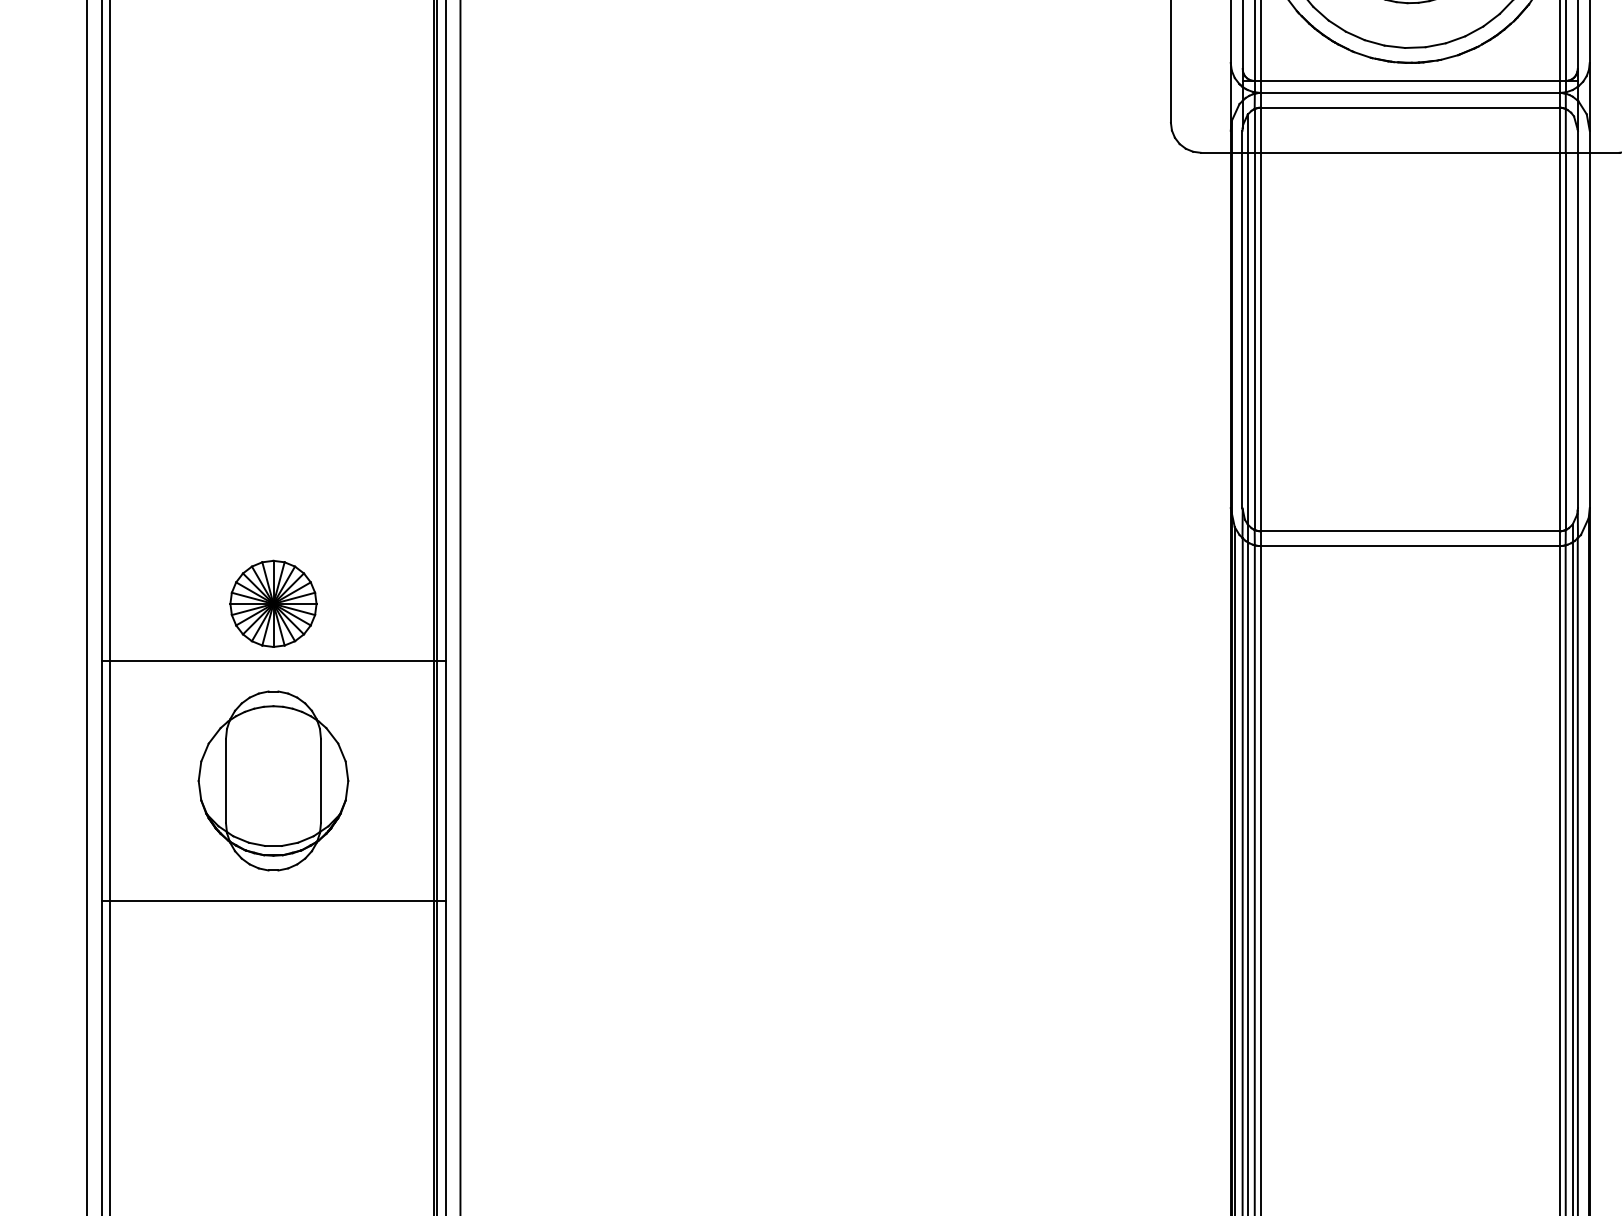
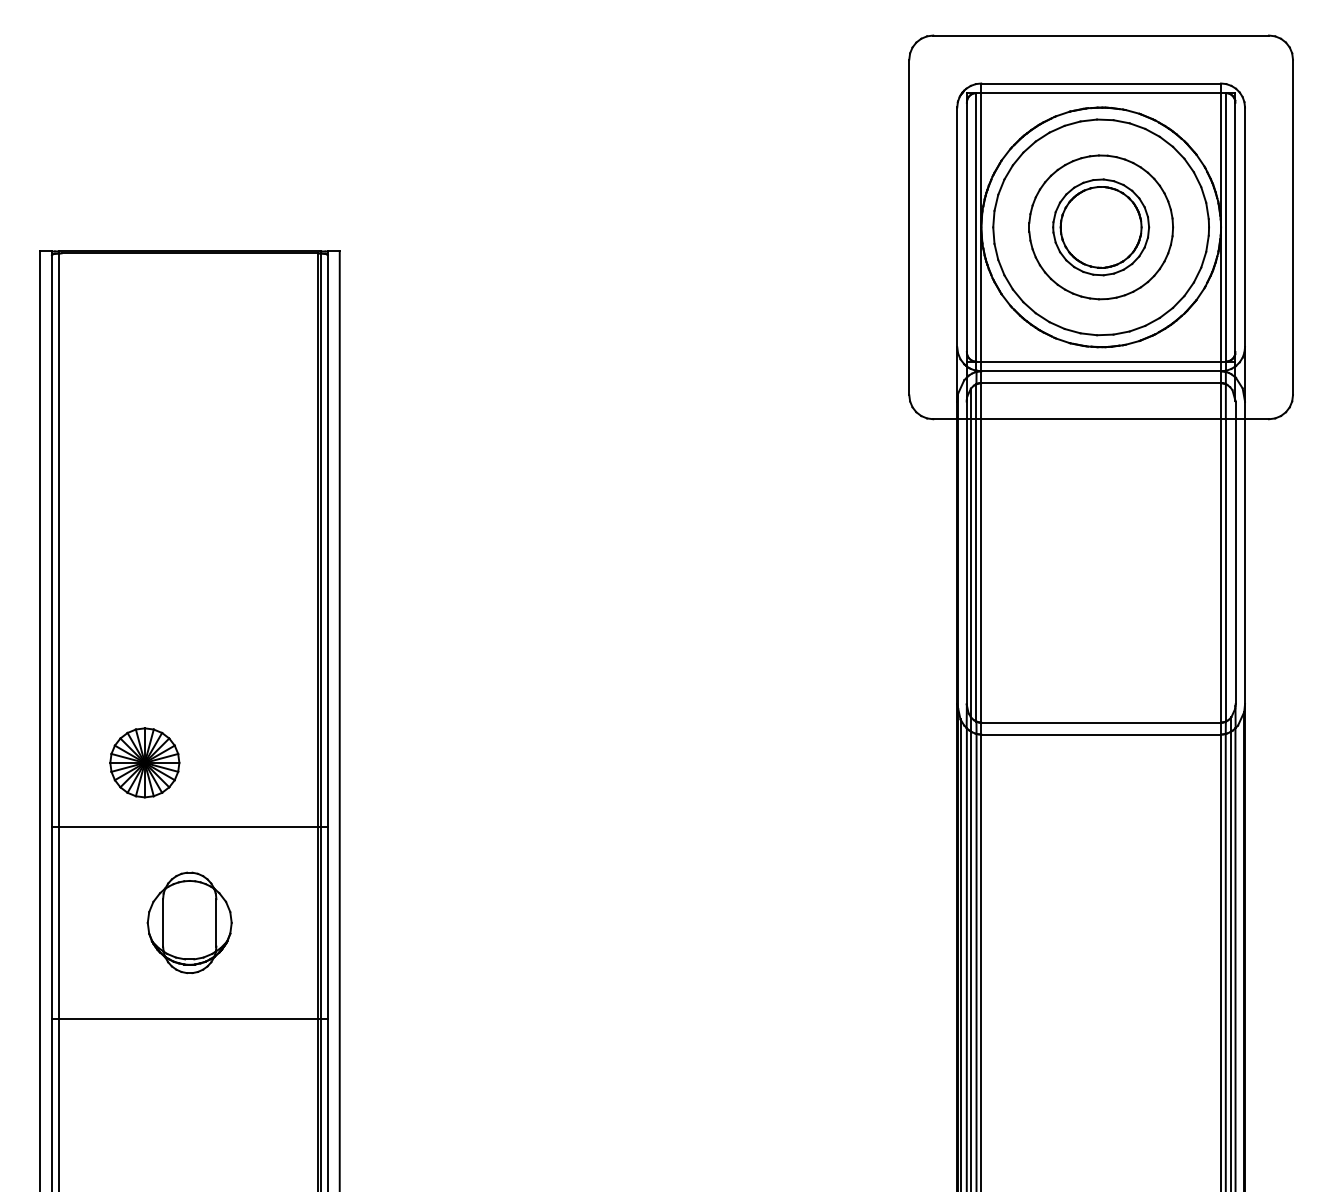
part: (273, 603) -> (144, 762), moved
part: (273, 780) -> (189, 922), size x0.7

